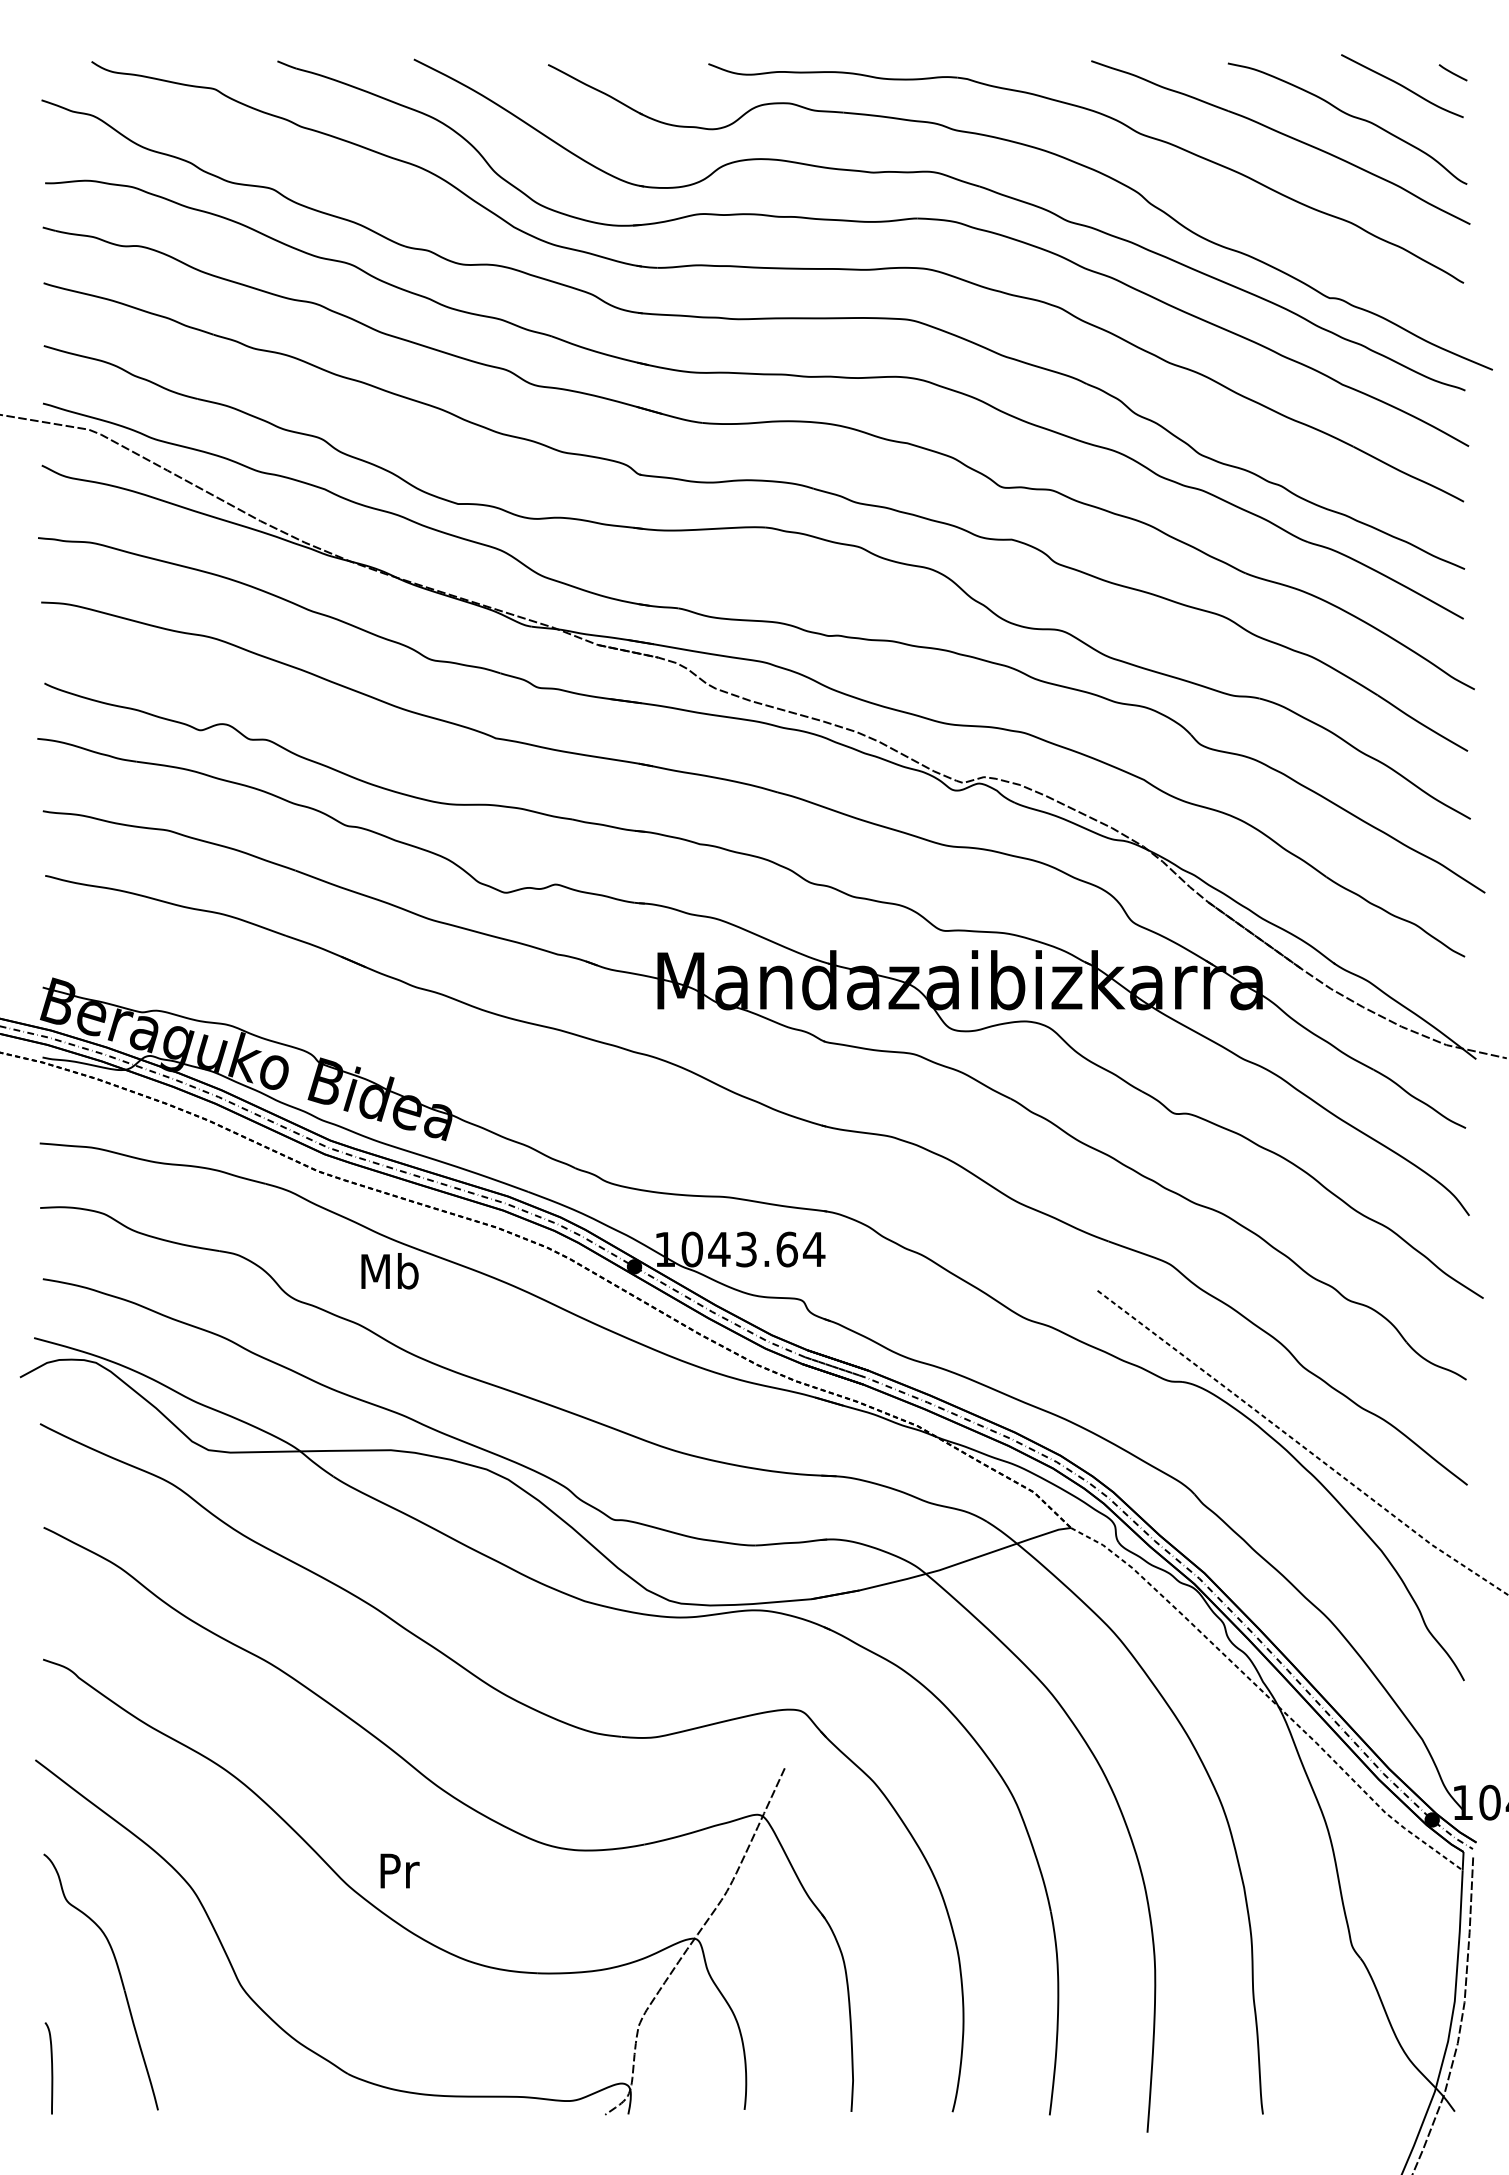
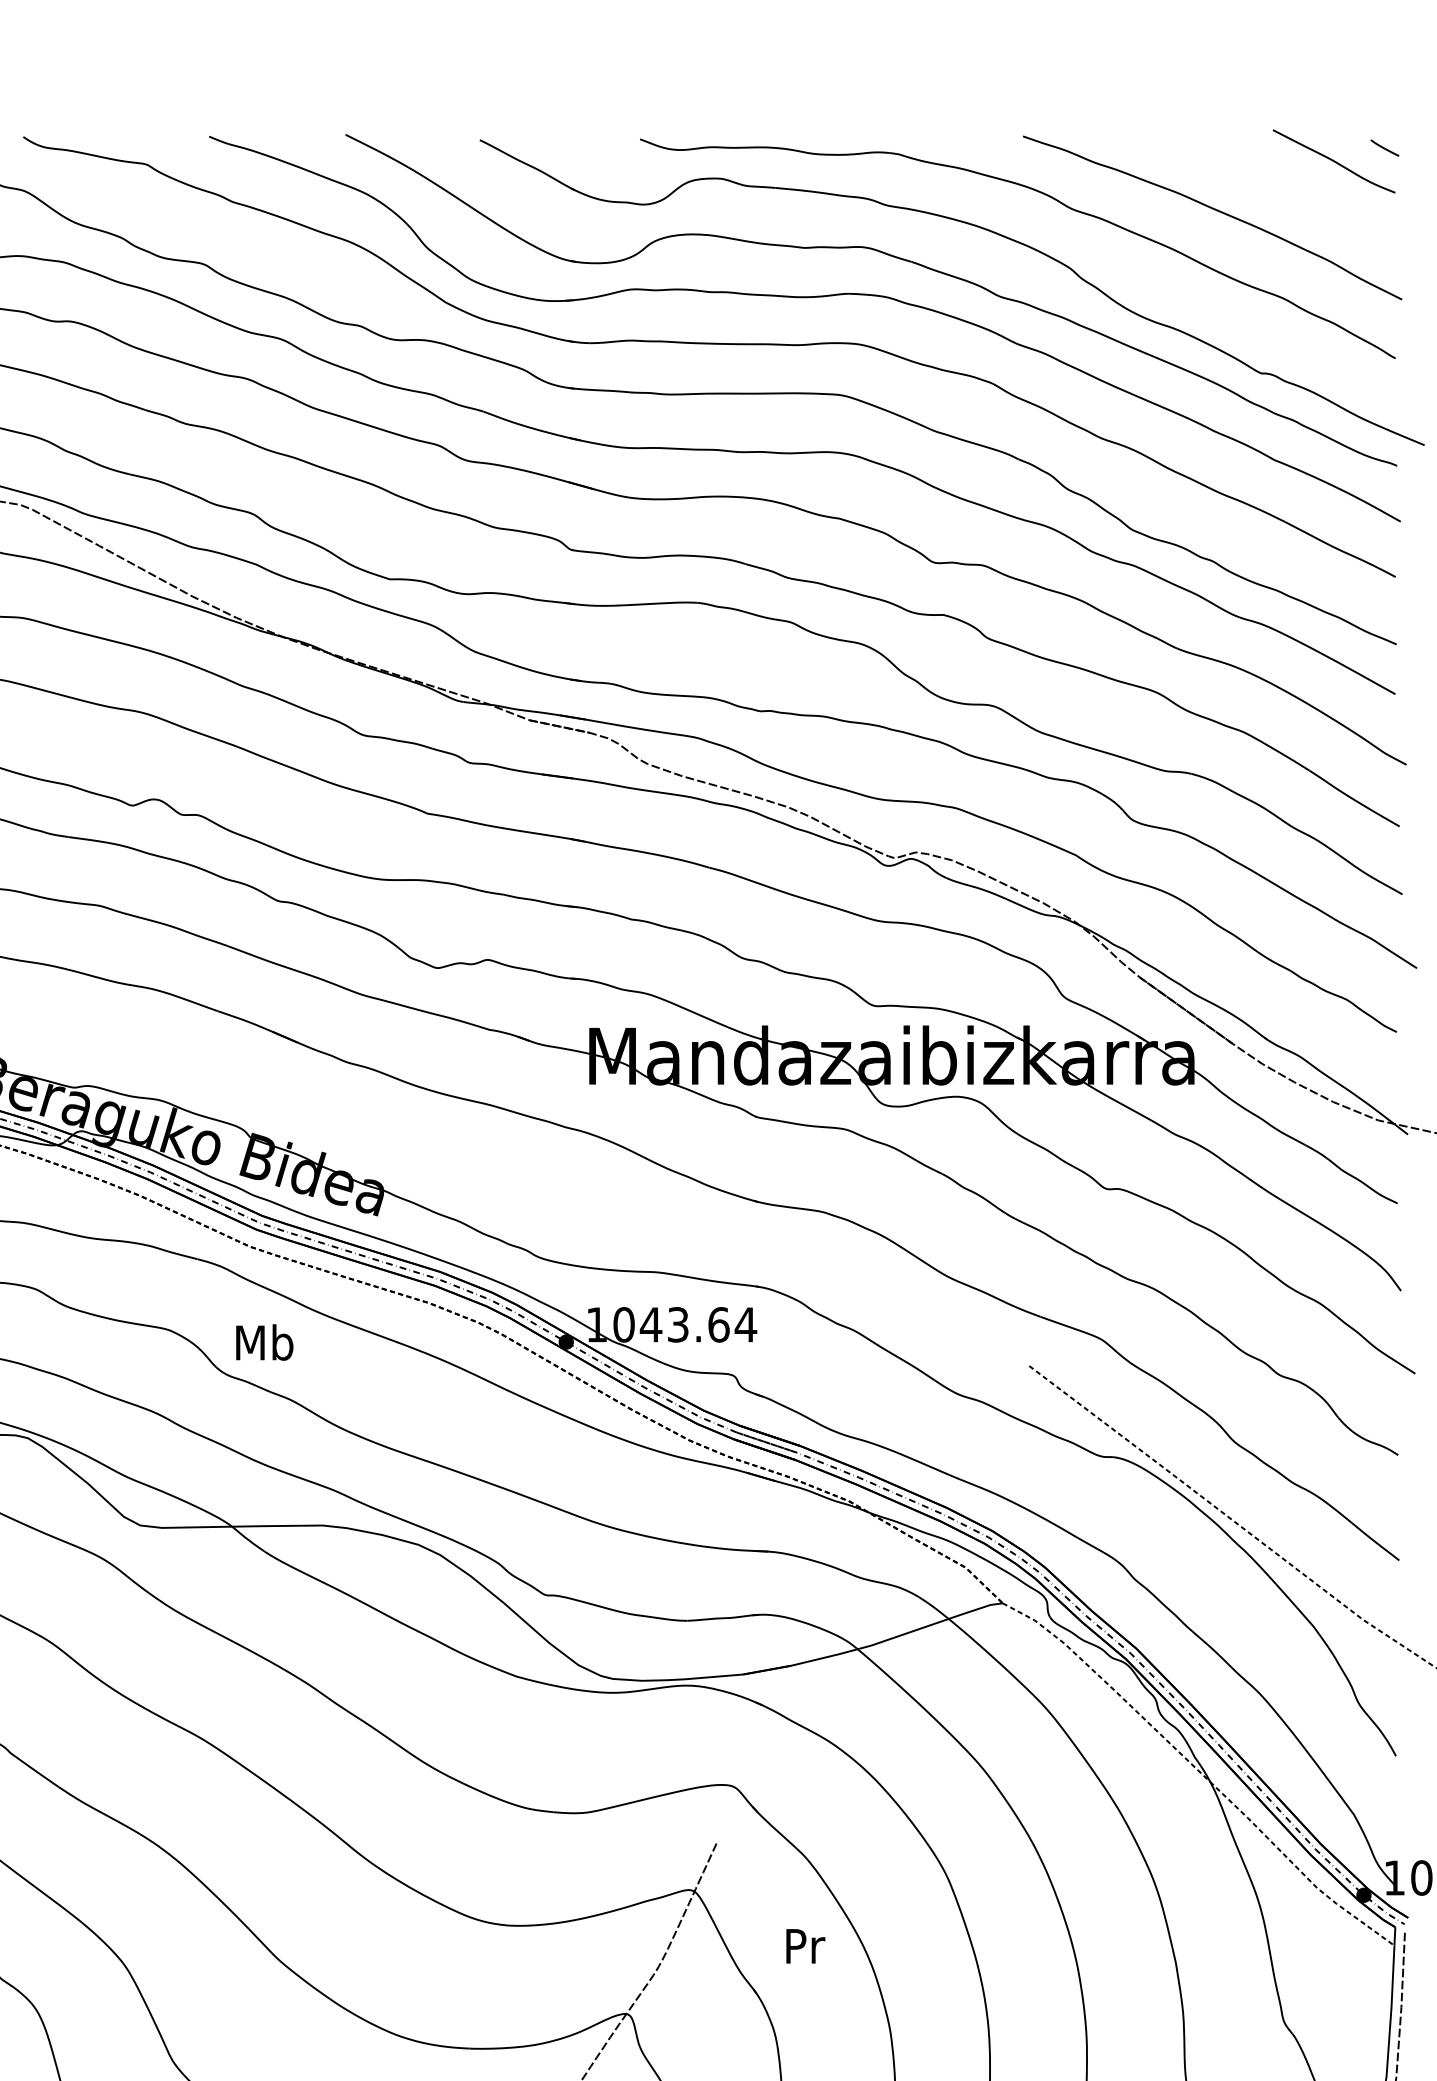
curve: (1349, 116) -> (1281, 191), removed
text: (389, 1271) -> (264, 1342), moved
text: (399, 1870) -> (805, 1945), moved

